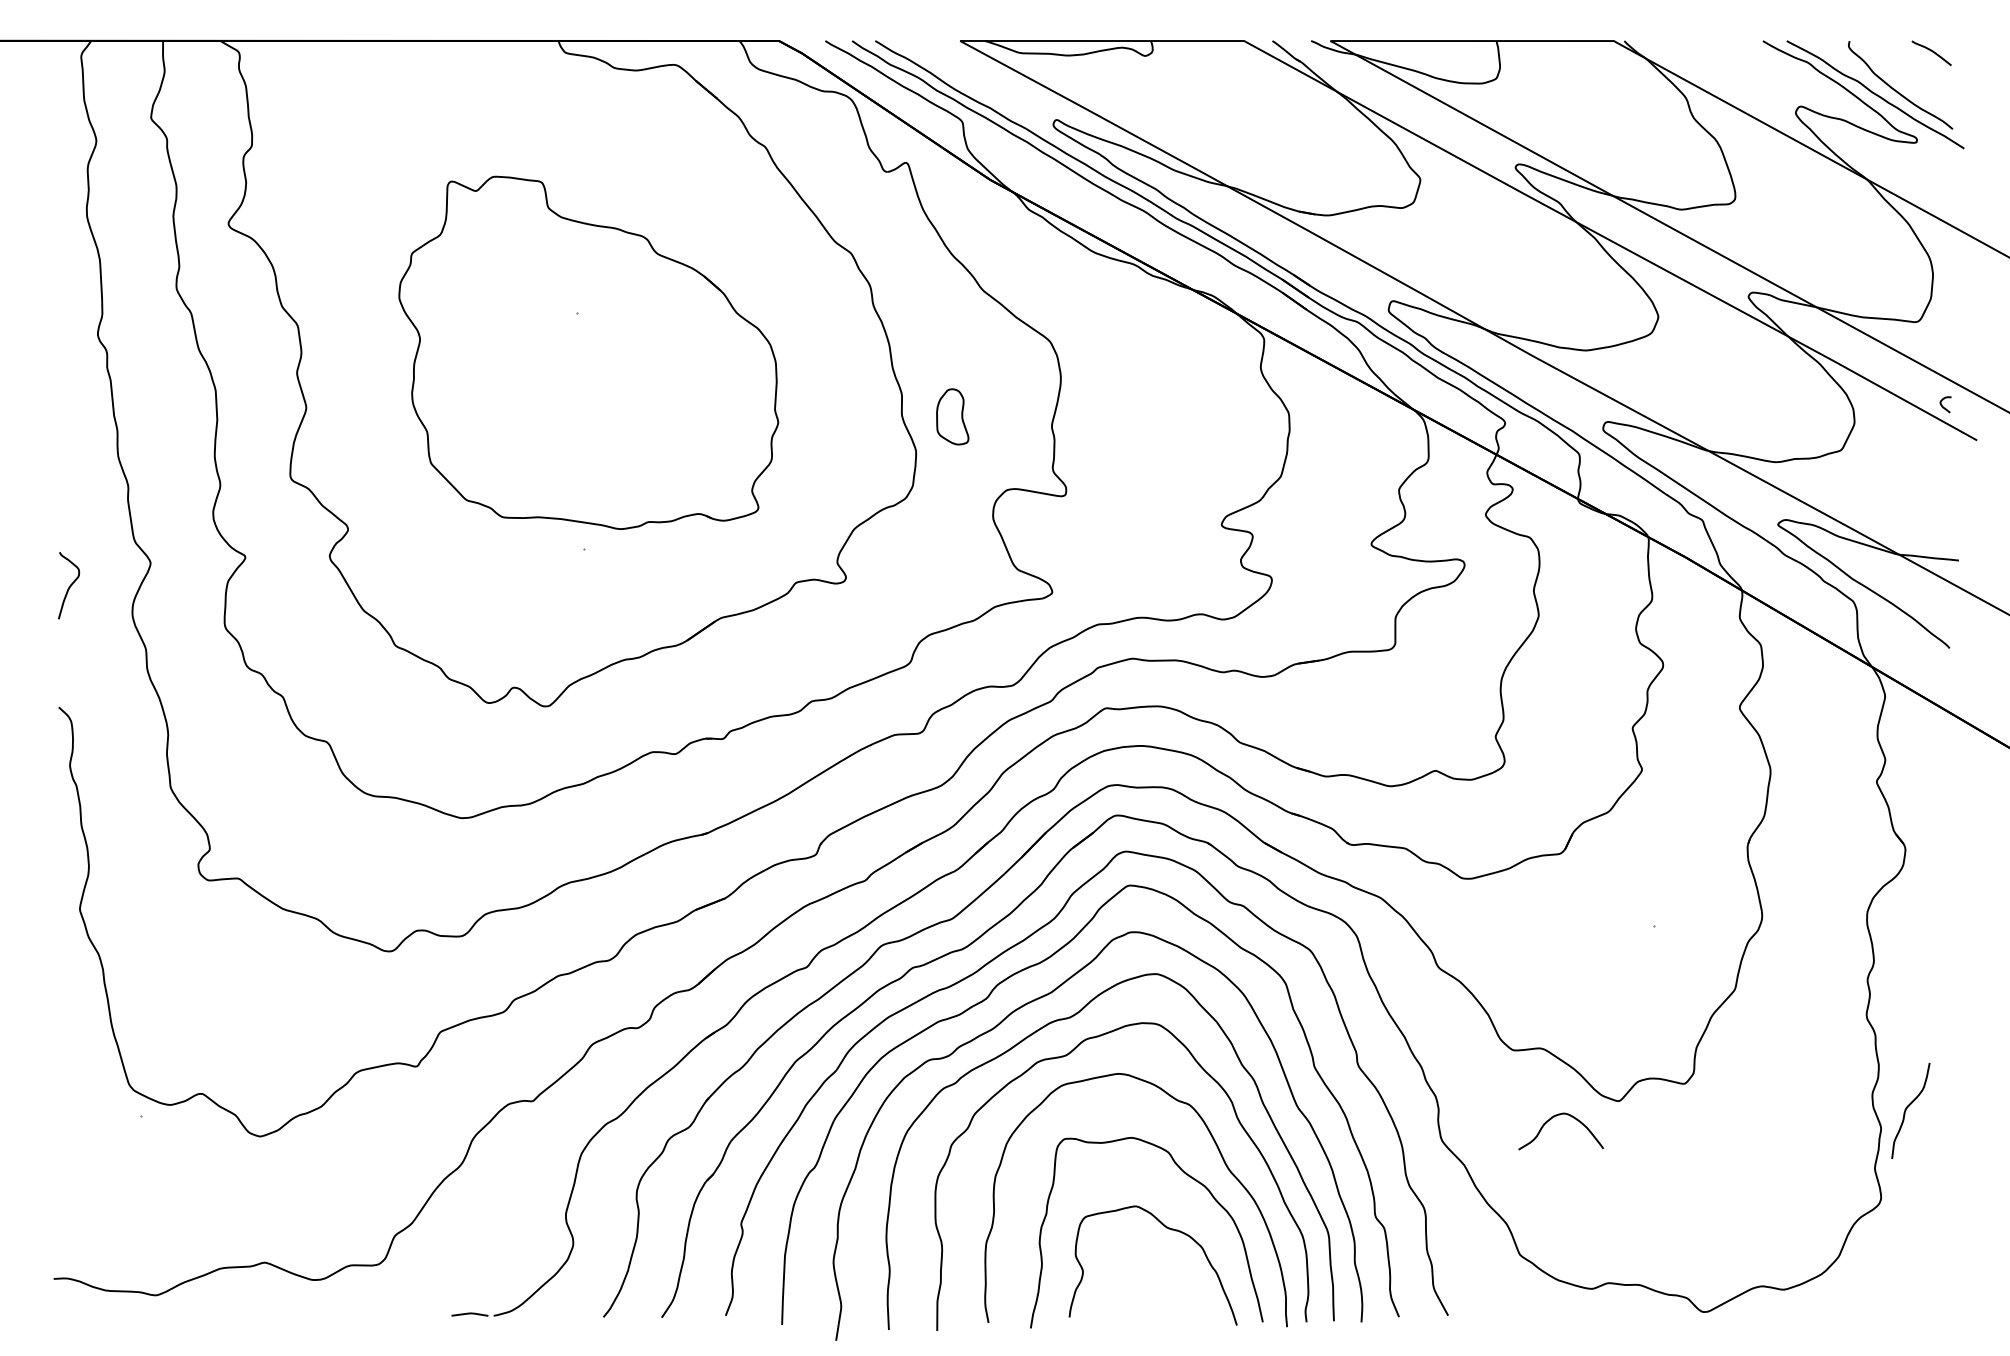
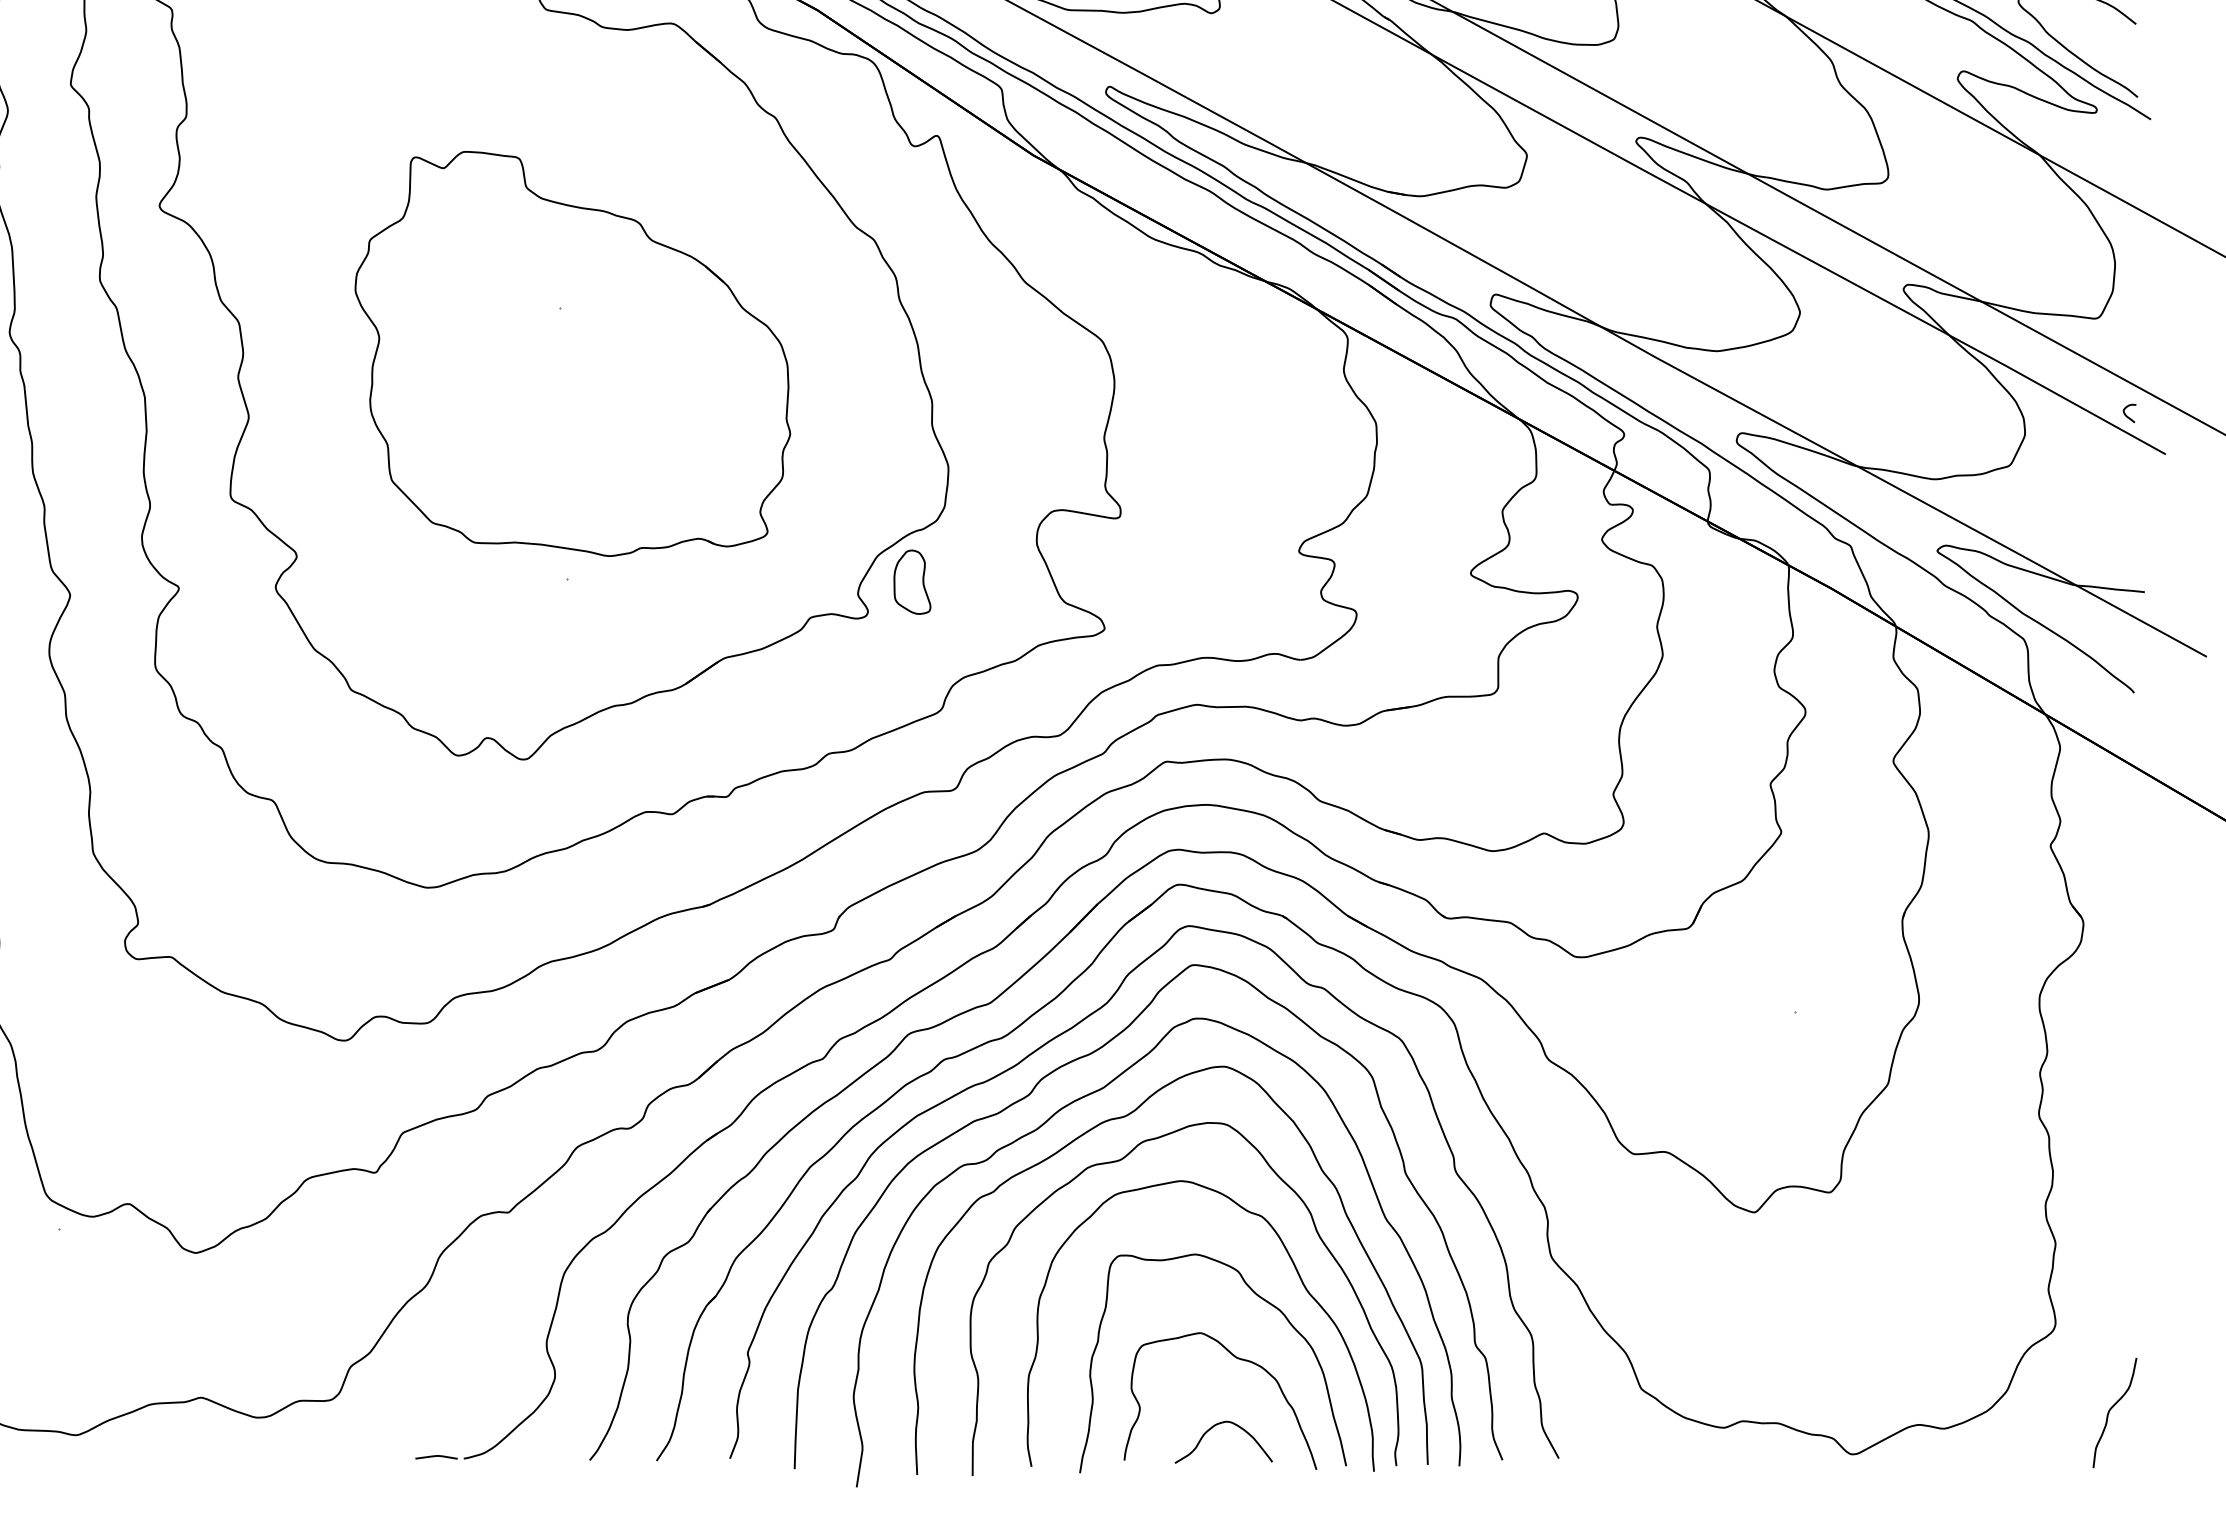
part: (952, 416) -> (912, 581), moved
curve: (1908, 1107) -> (2112, 1408), moved
curve: (1550, 1120) -> (1211, 1429), moved

